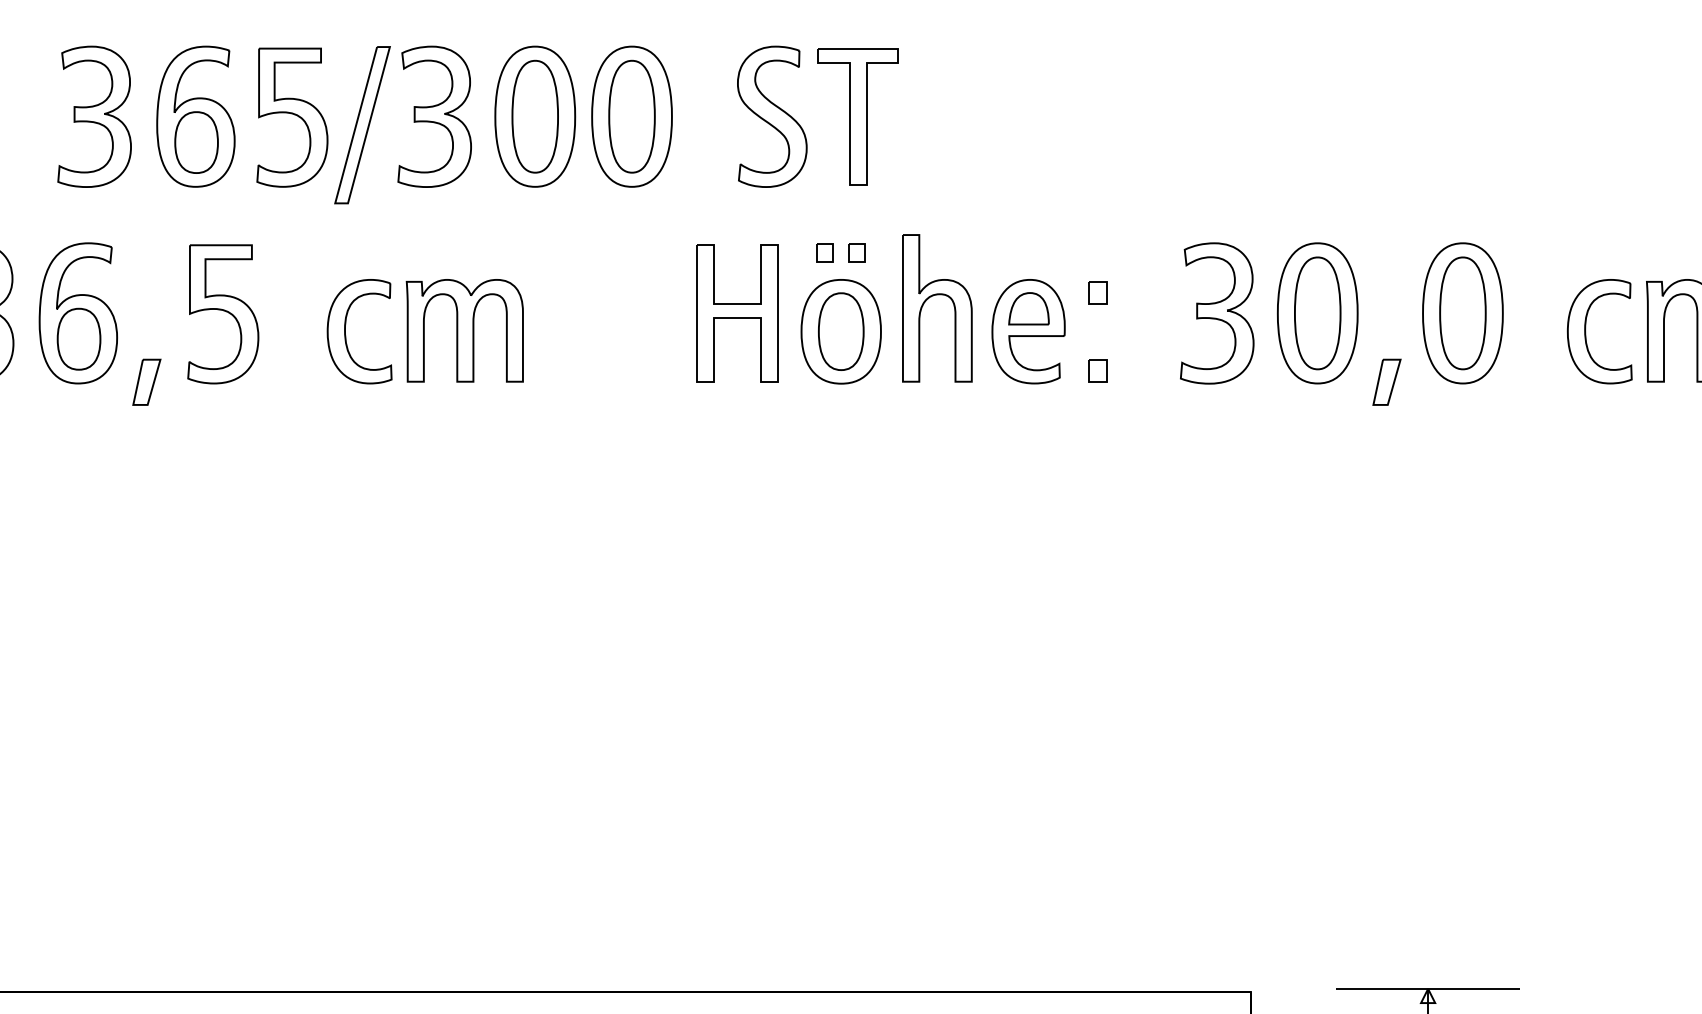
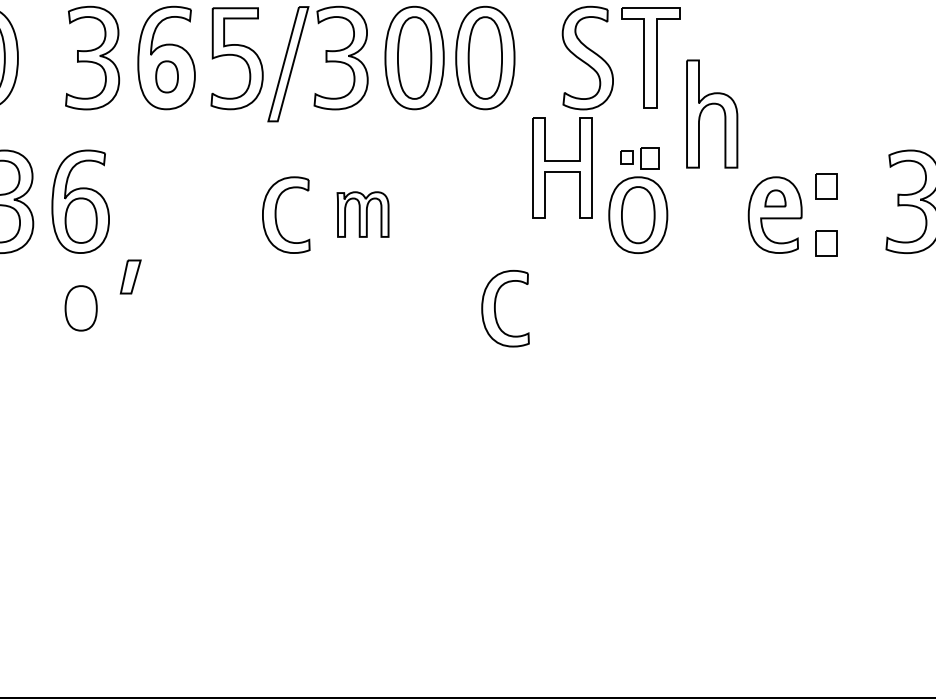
part: (196, 142) -> (167, 76), size x0.7
part: (856, 252) -> (649, 157), size x1.6
part: (1097, 292) -> (825, 186), size x1.6
part: (931, 297) -> (707, 106), moved
part: (1028, 308) -> (775, 198), size x0.7
part: (737, 313) -> (562, 168), moved
part: (223, 314) -> (186, 202), removed
part: (464, 330) -> (362, 214), size x0.6
part: (1097, 370) -> (825, 243), size x1.6
part: (146, 381) -> (130, 276), moved
part: (78, 458) -> (80, 307), added
part: (646, 463) -> (495, 311), added

